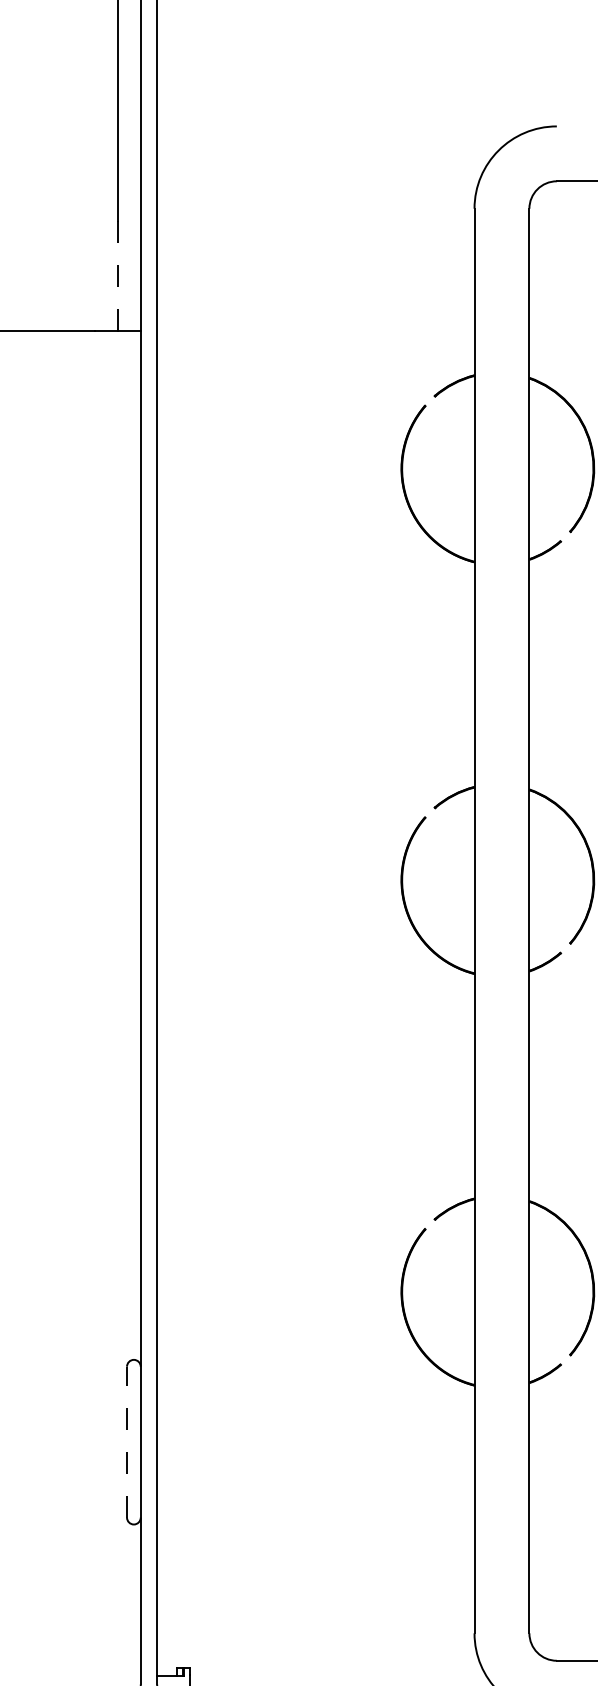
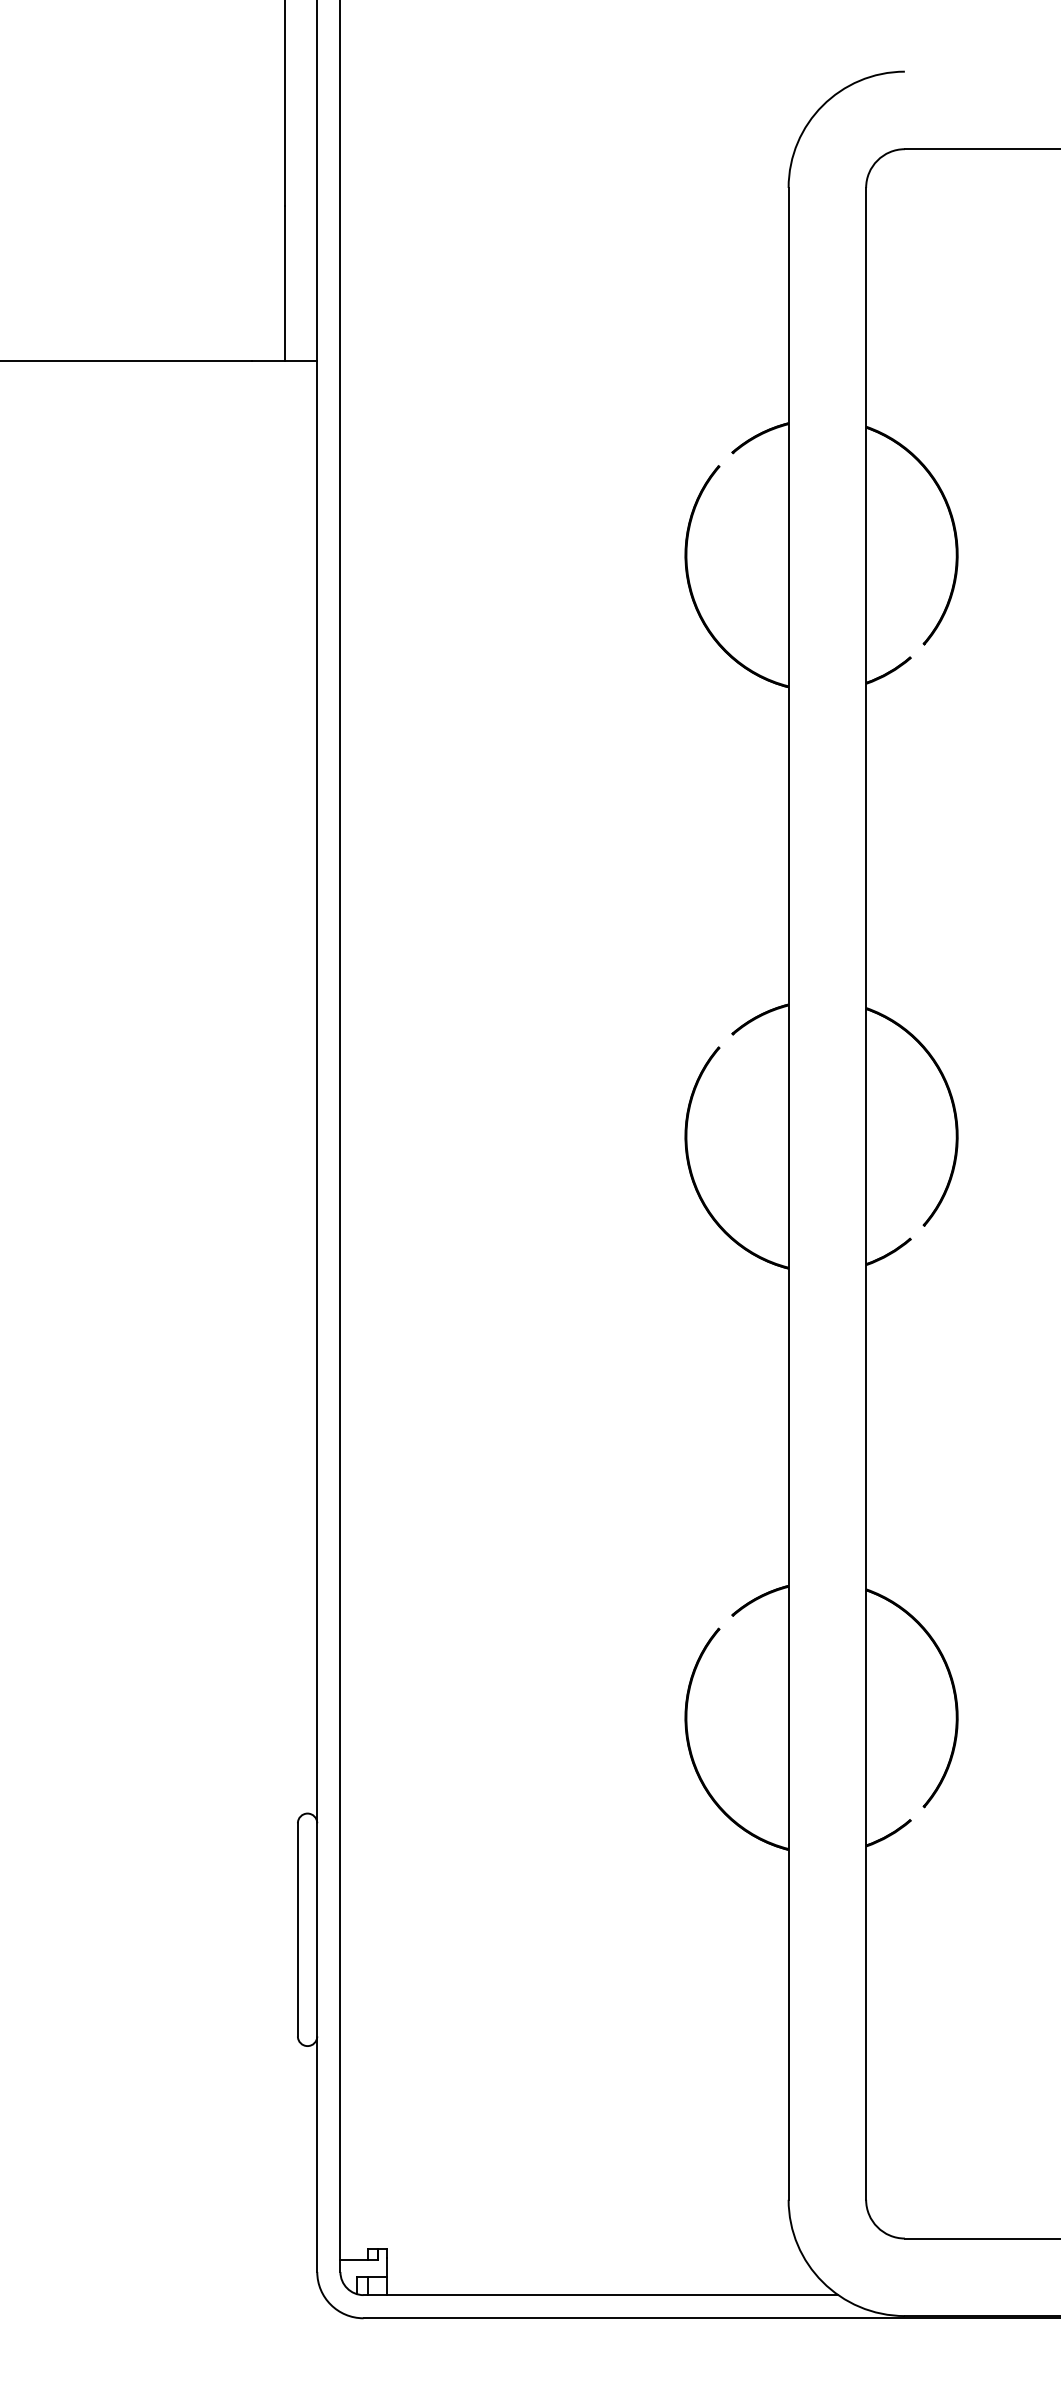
line: (117, 276) -> (284, 283), dashed -> solid
line: (126, 1441) -> (297, 1929), dashed -> solid

